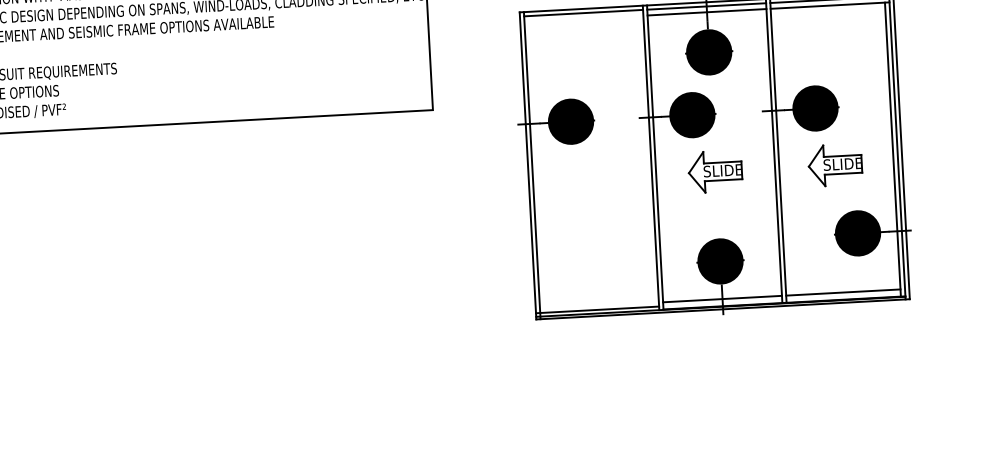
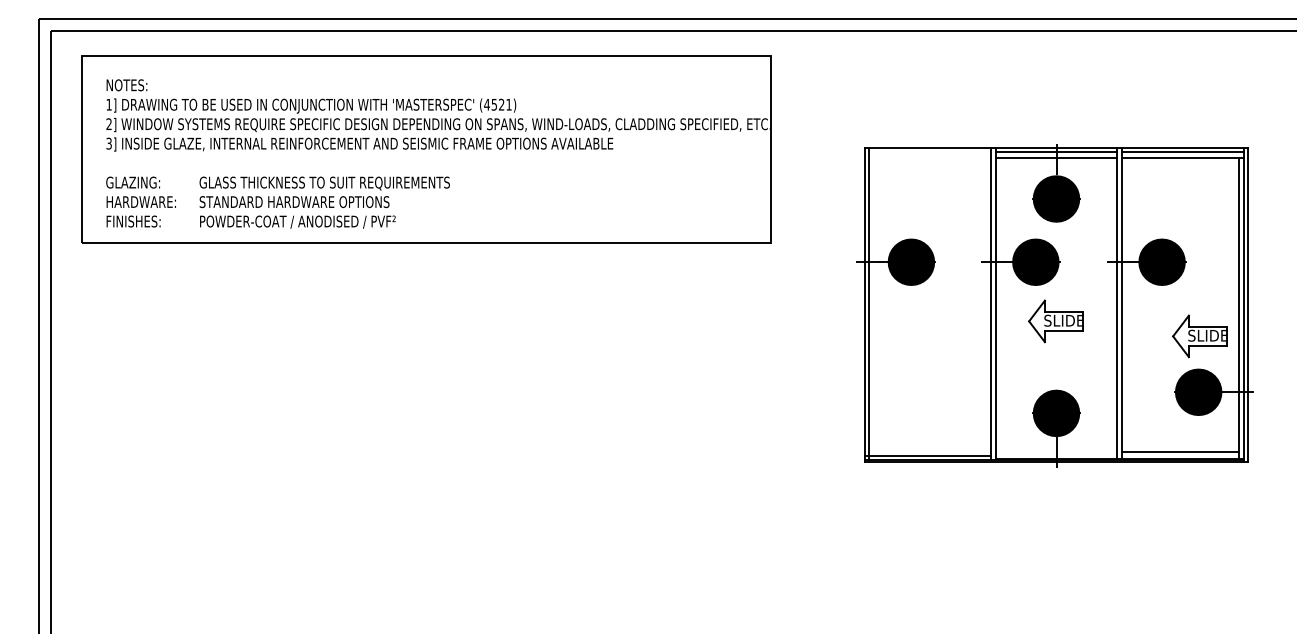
line: (583, 12) -> (930, 151), removed
part: (834, 165) -> (1199, 336), moved
line: (722, 298) -> (1056, 451), removed

